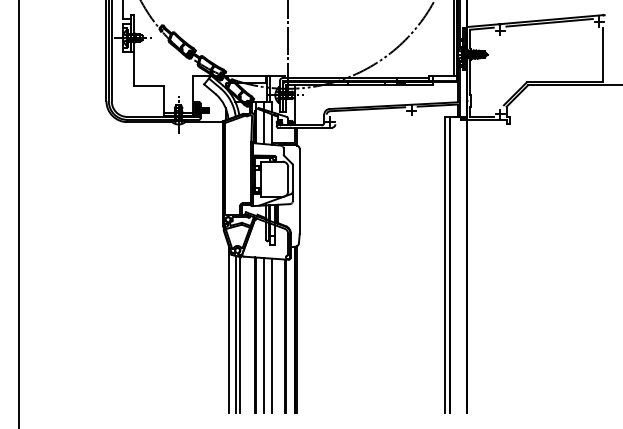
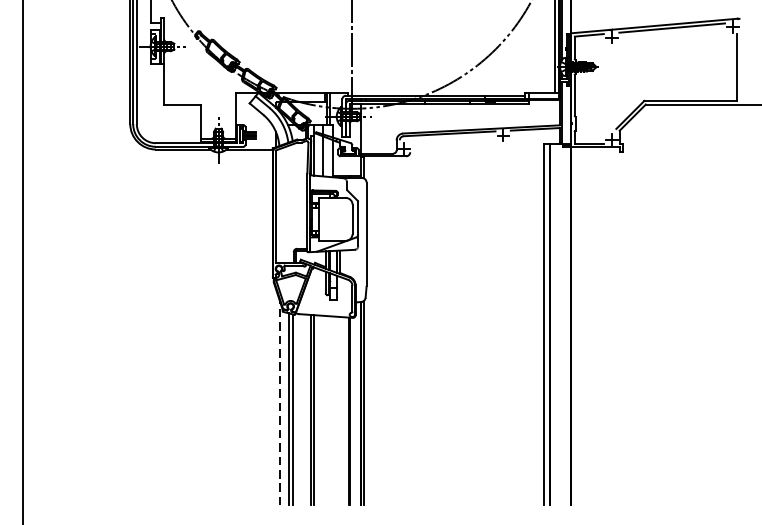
line: (228, 329) -> (279, 403), solid -> dashed
line: (264, 335) -> (323, 410), removed
line: (272, 335) -> (333, 410), removed

